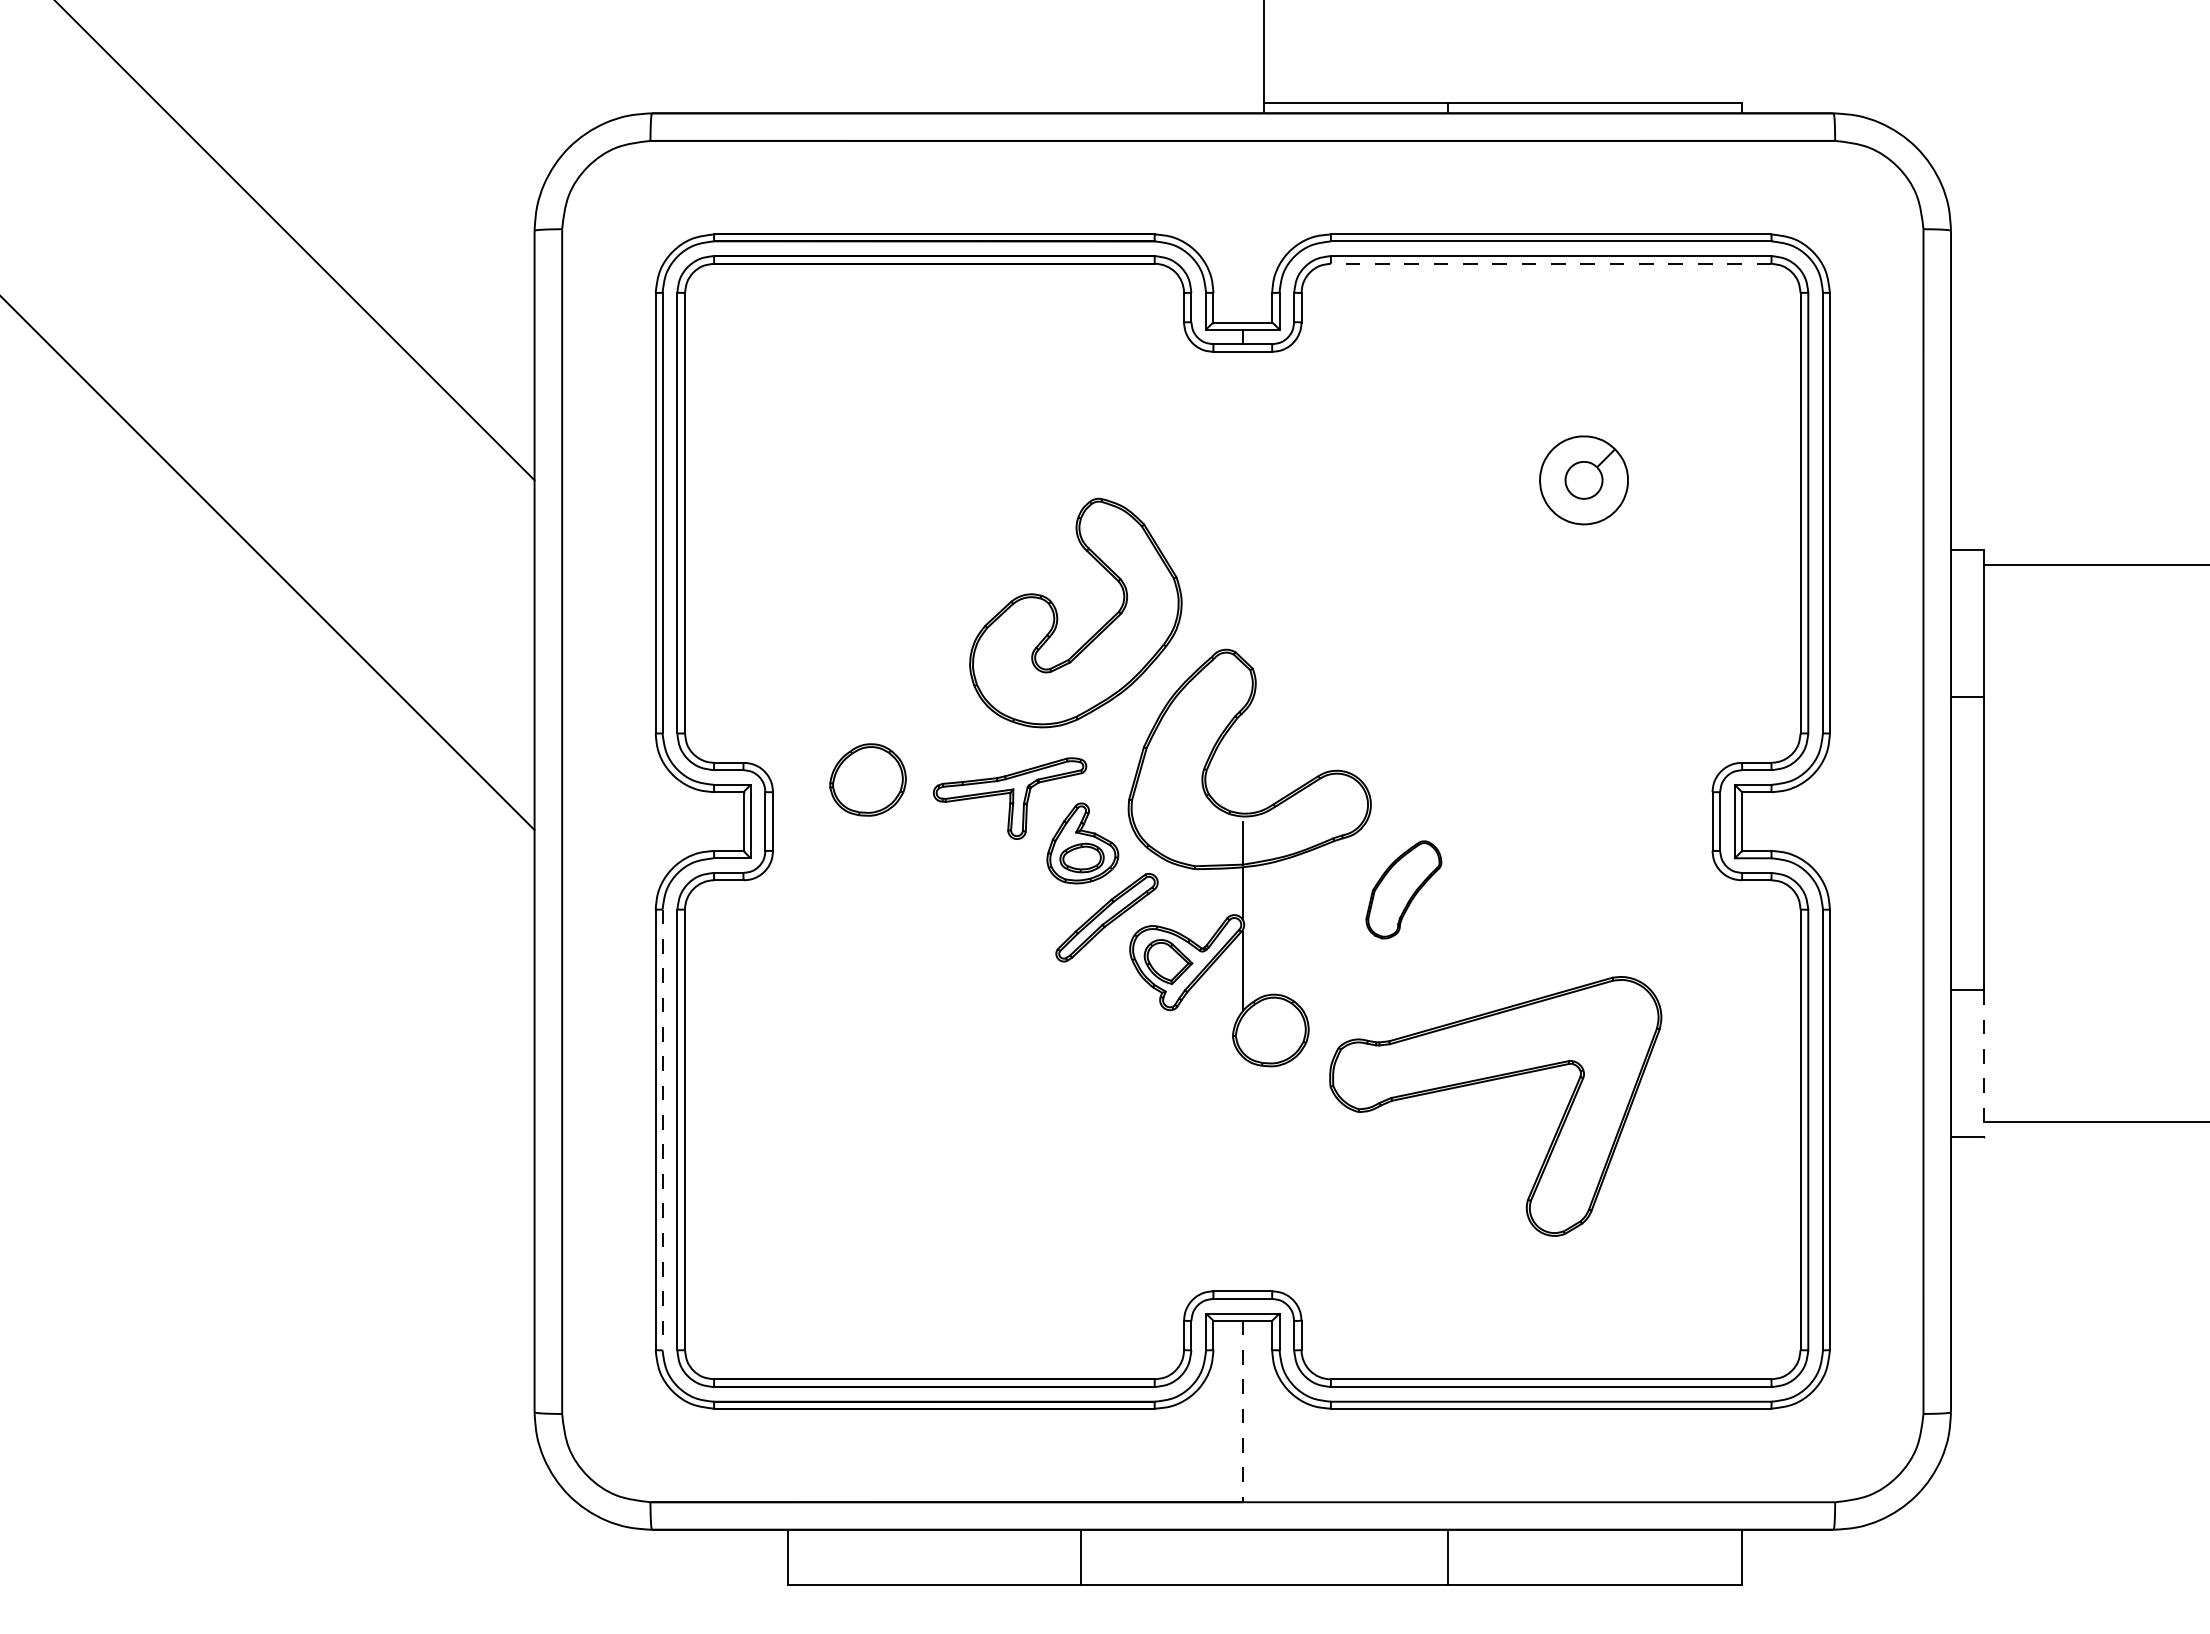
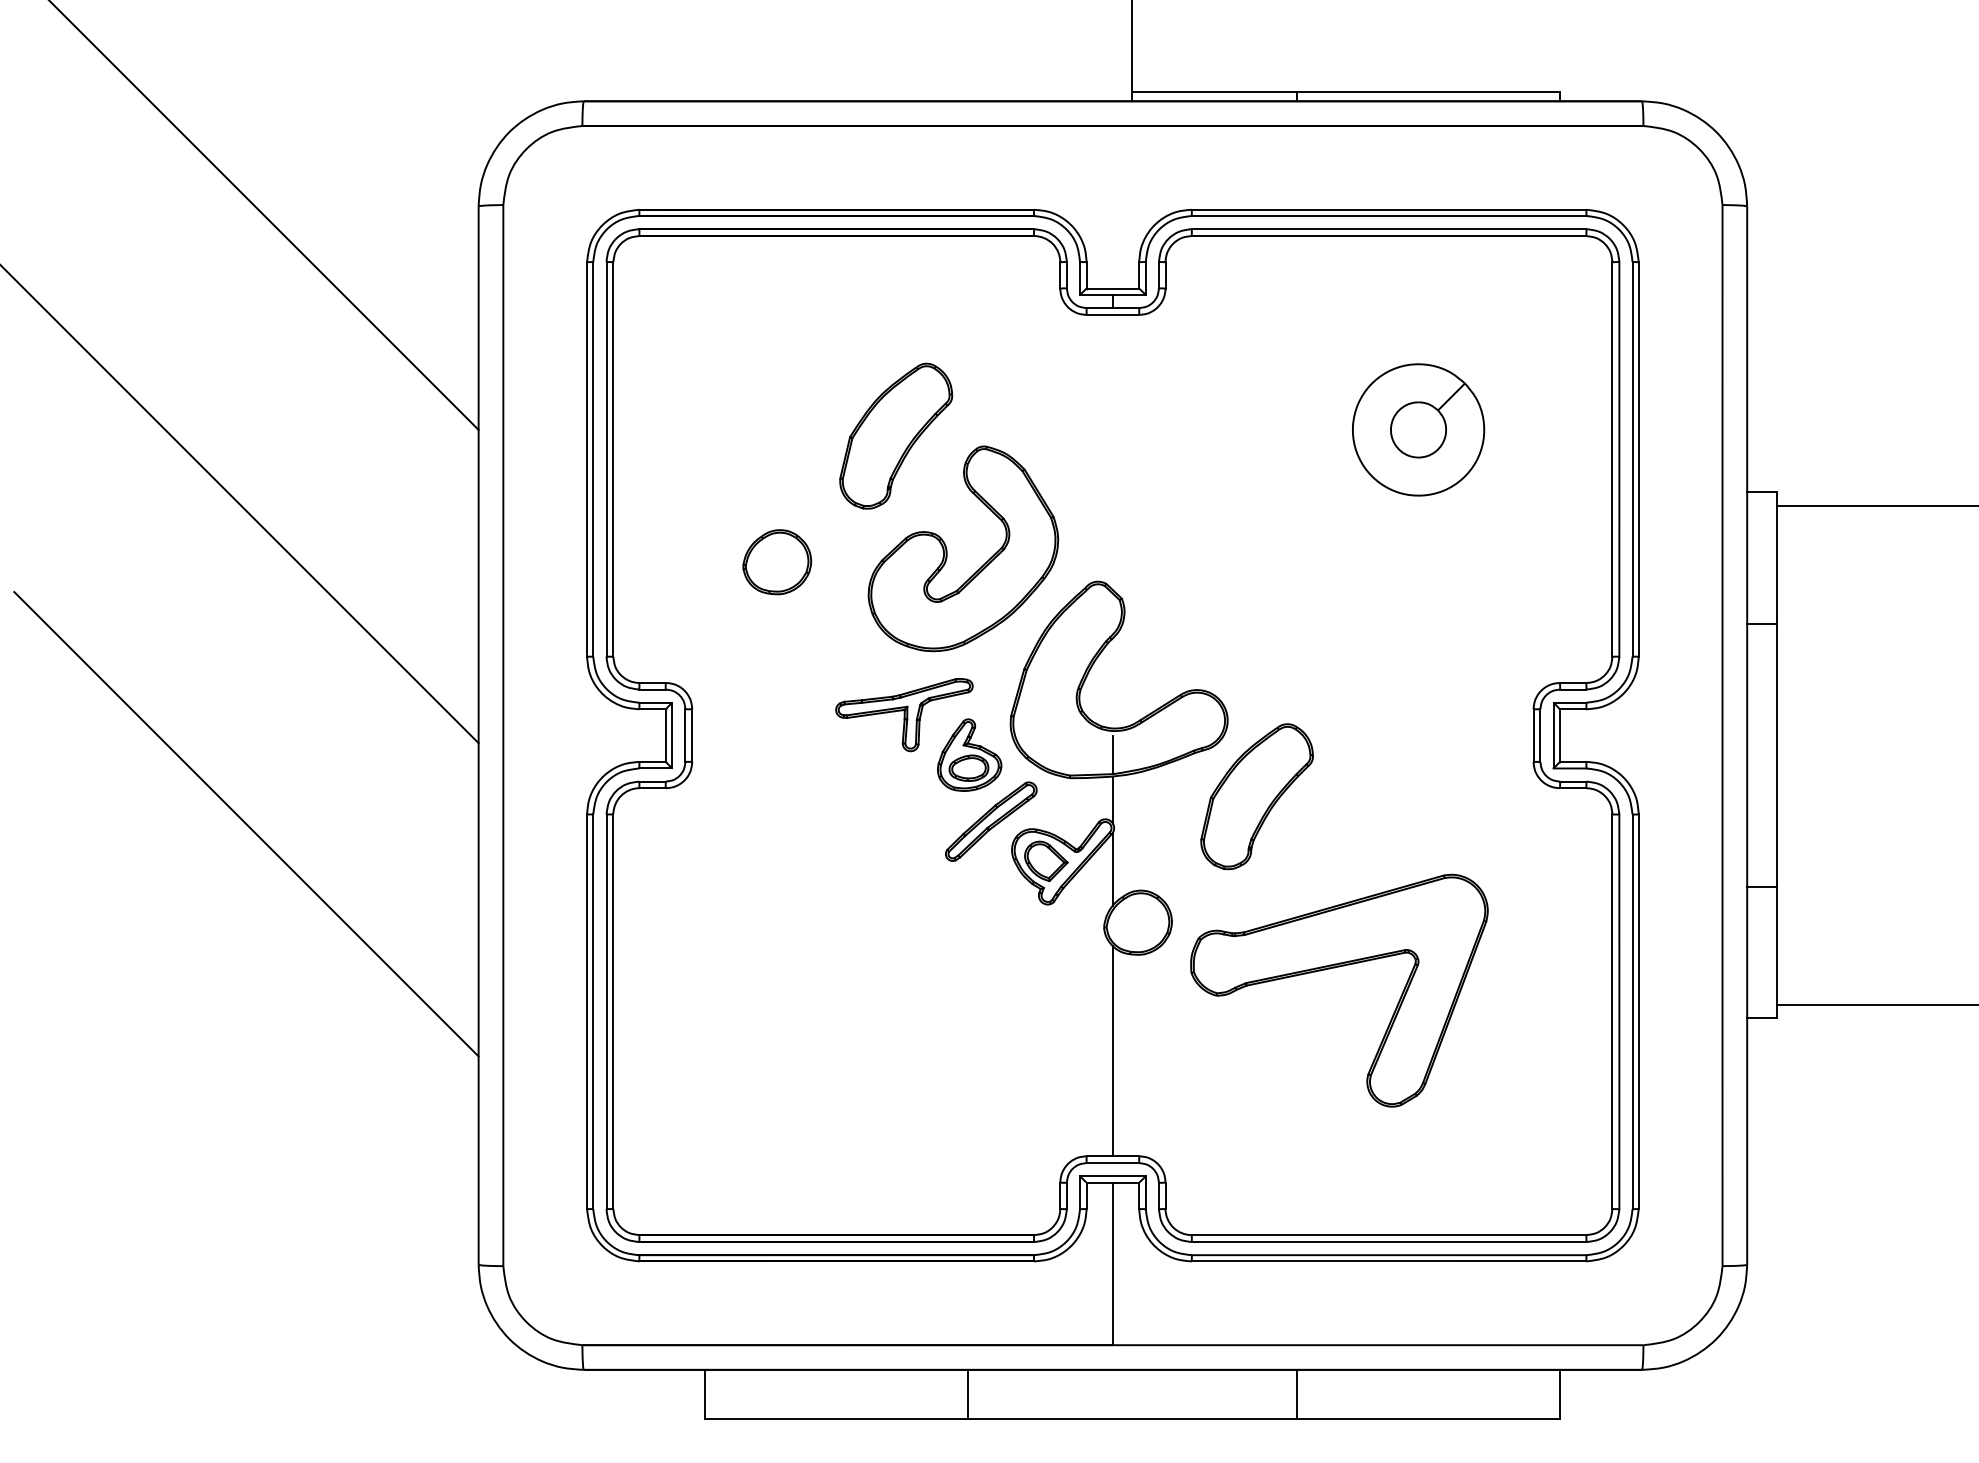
line: (1550, 263) -> (1388, 235), dashed -> solid
part: (1583, 480) -> (1418, 430), size x1.67
part: (1000, 487) -> (895, 436), added
part: (867, 779) -> (776, 561), moved
part: (1403, 889) -> (1256, 796), size x1.67
line: (275, 920) -> (246, 824), added
line: (1984, 1064) -> (1777, 953), dashed -> solid
line: (662, 1130) -> (593, 1012), dashed -> solid
line: (1242, 1173) -> (1112, 1050), added
line: (1242, 1411) -> (1112, 1263), dashed -> solid

